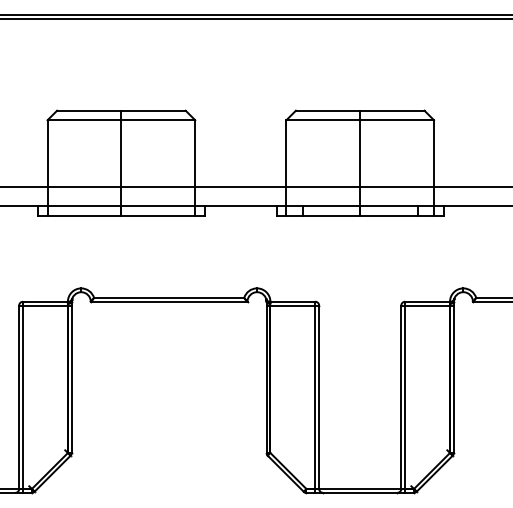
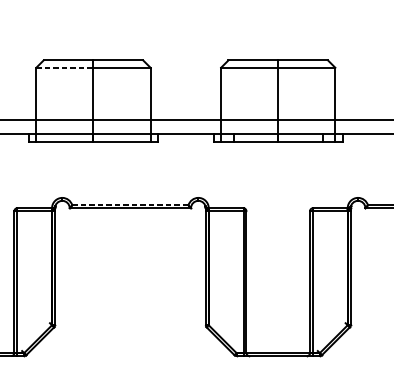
line: (84, 120) -> (64, 67), solid -> dashed
line: (169, 297) -> (130, 204), solid -> dashed

